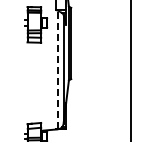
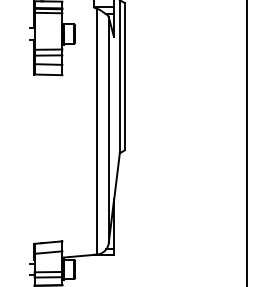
line: (58, 69) -> (98, 130), dashed -> solid

